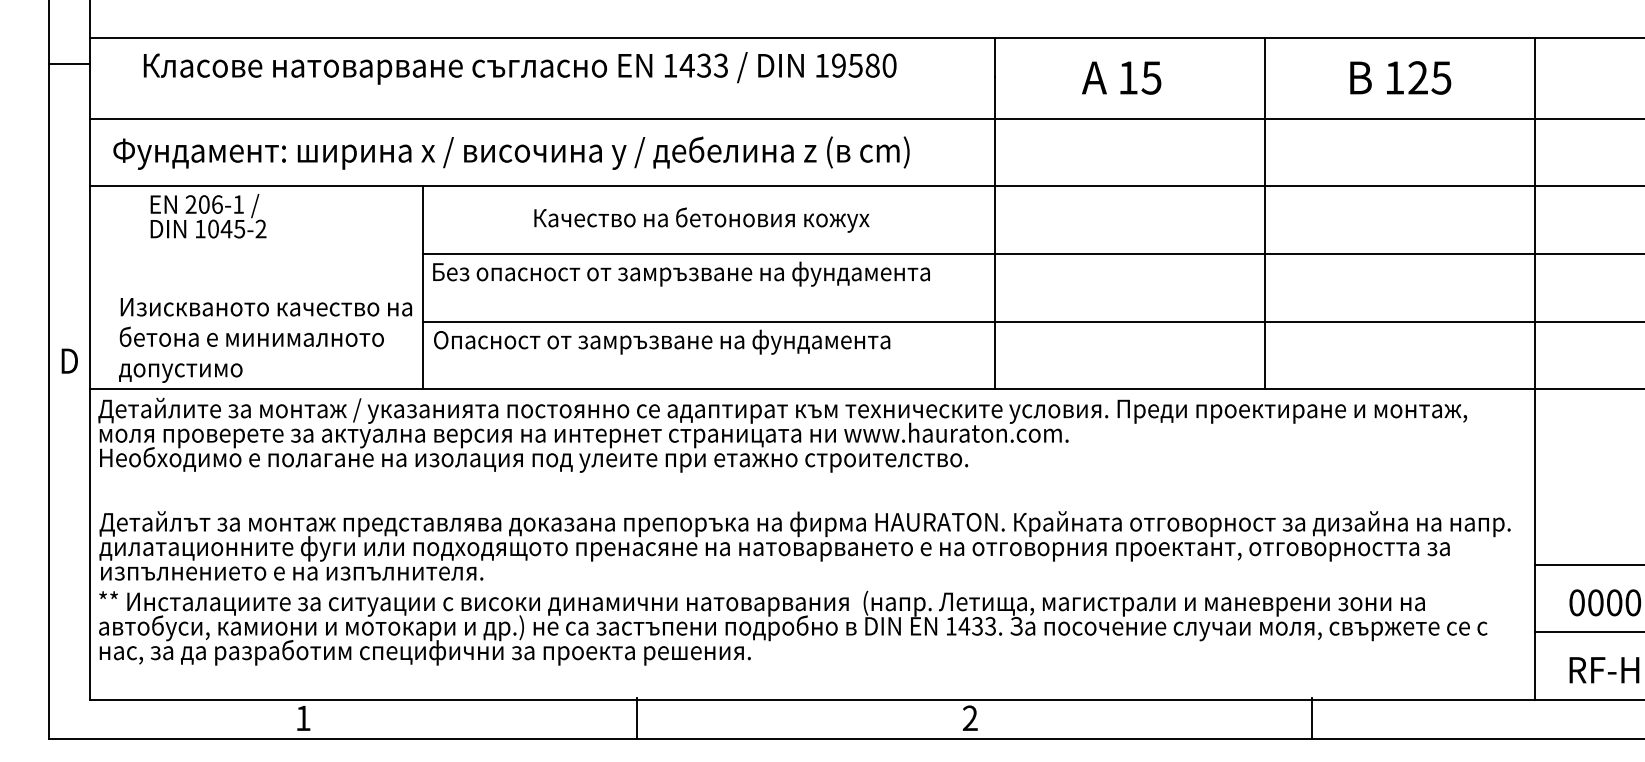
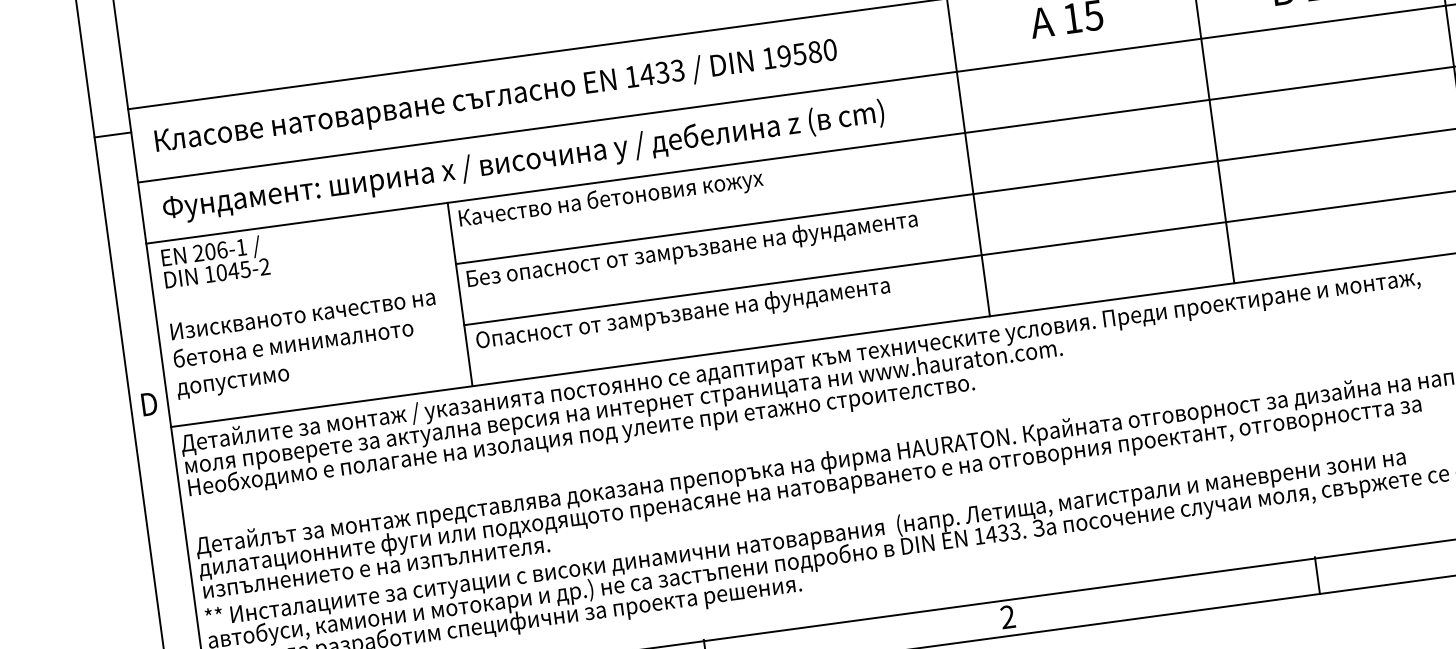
text: (519, 68) -> (495, 97), moved
text: (208, 216) -> (215, 261), moved
text: (701, 219) -> (610, 199), moved
text: (265, 340) -> (306, 344), moved

